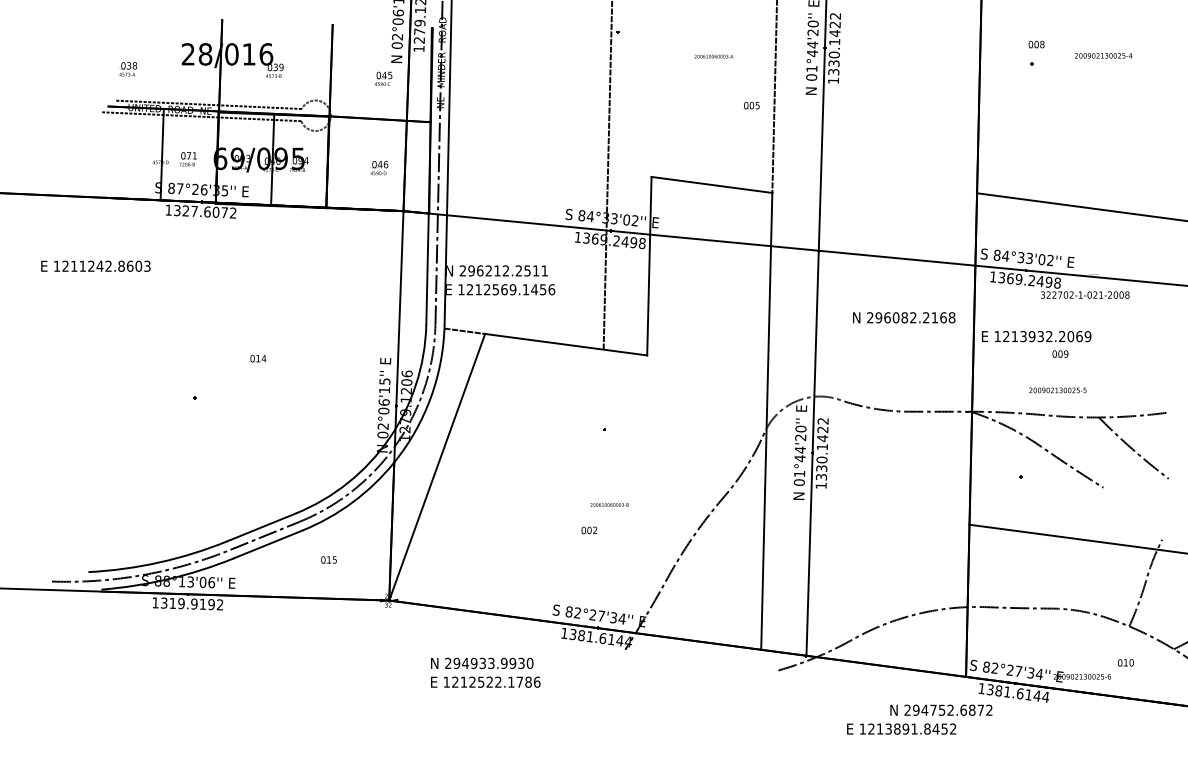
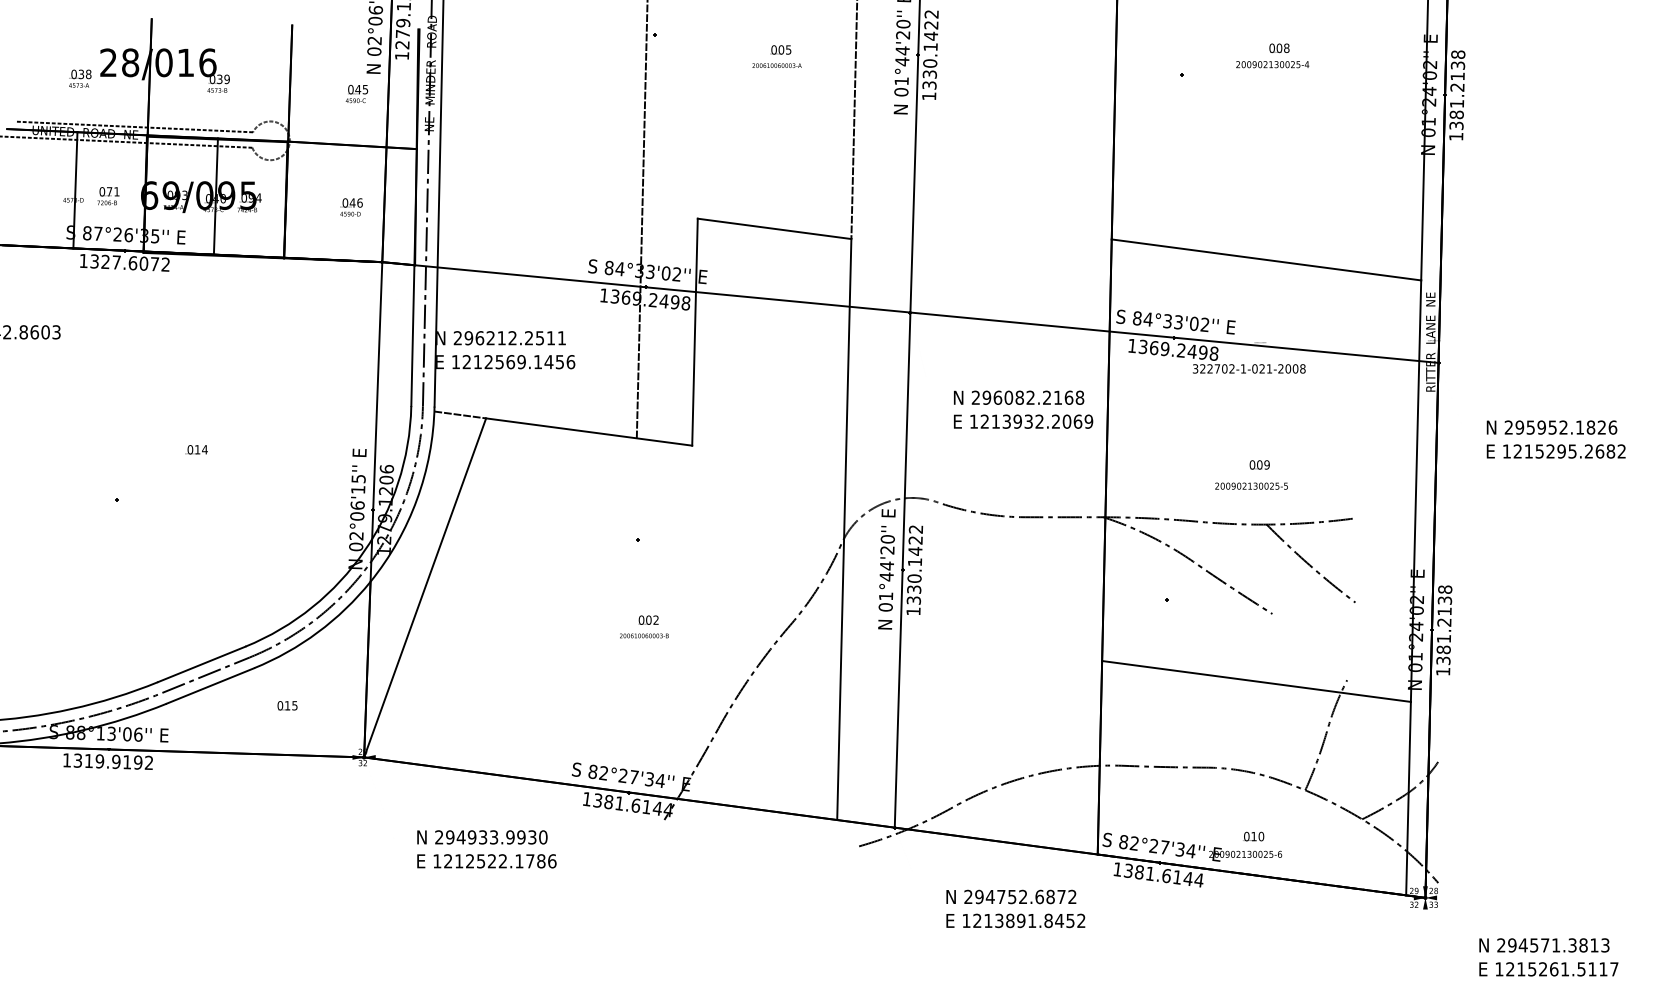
text: (1036, 44) -> (1279, 48), moved
text: (128, 69) -> (80, 78), moved
text: (751, 105) -> (780, 49), moved
text: (1036, 336) -> (1023, 421), moved
text: (1060, 353) -> (1259, 464), moved
text: (1057, 389) -> (1251, 485), moved
text: (589, 529) -> (648, 619), moved
text: (1125, 662) -> (1253, 836), moved
text: (941, 709) -> (1011, 896), moved

